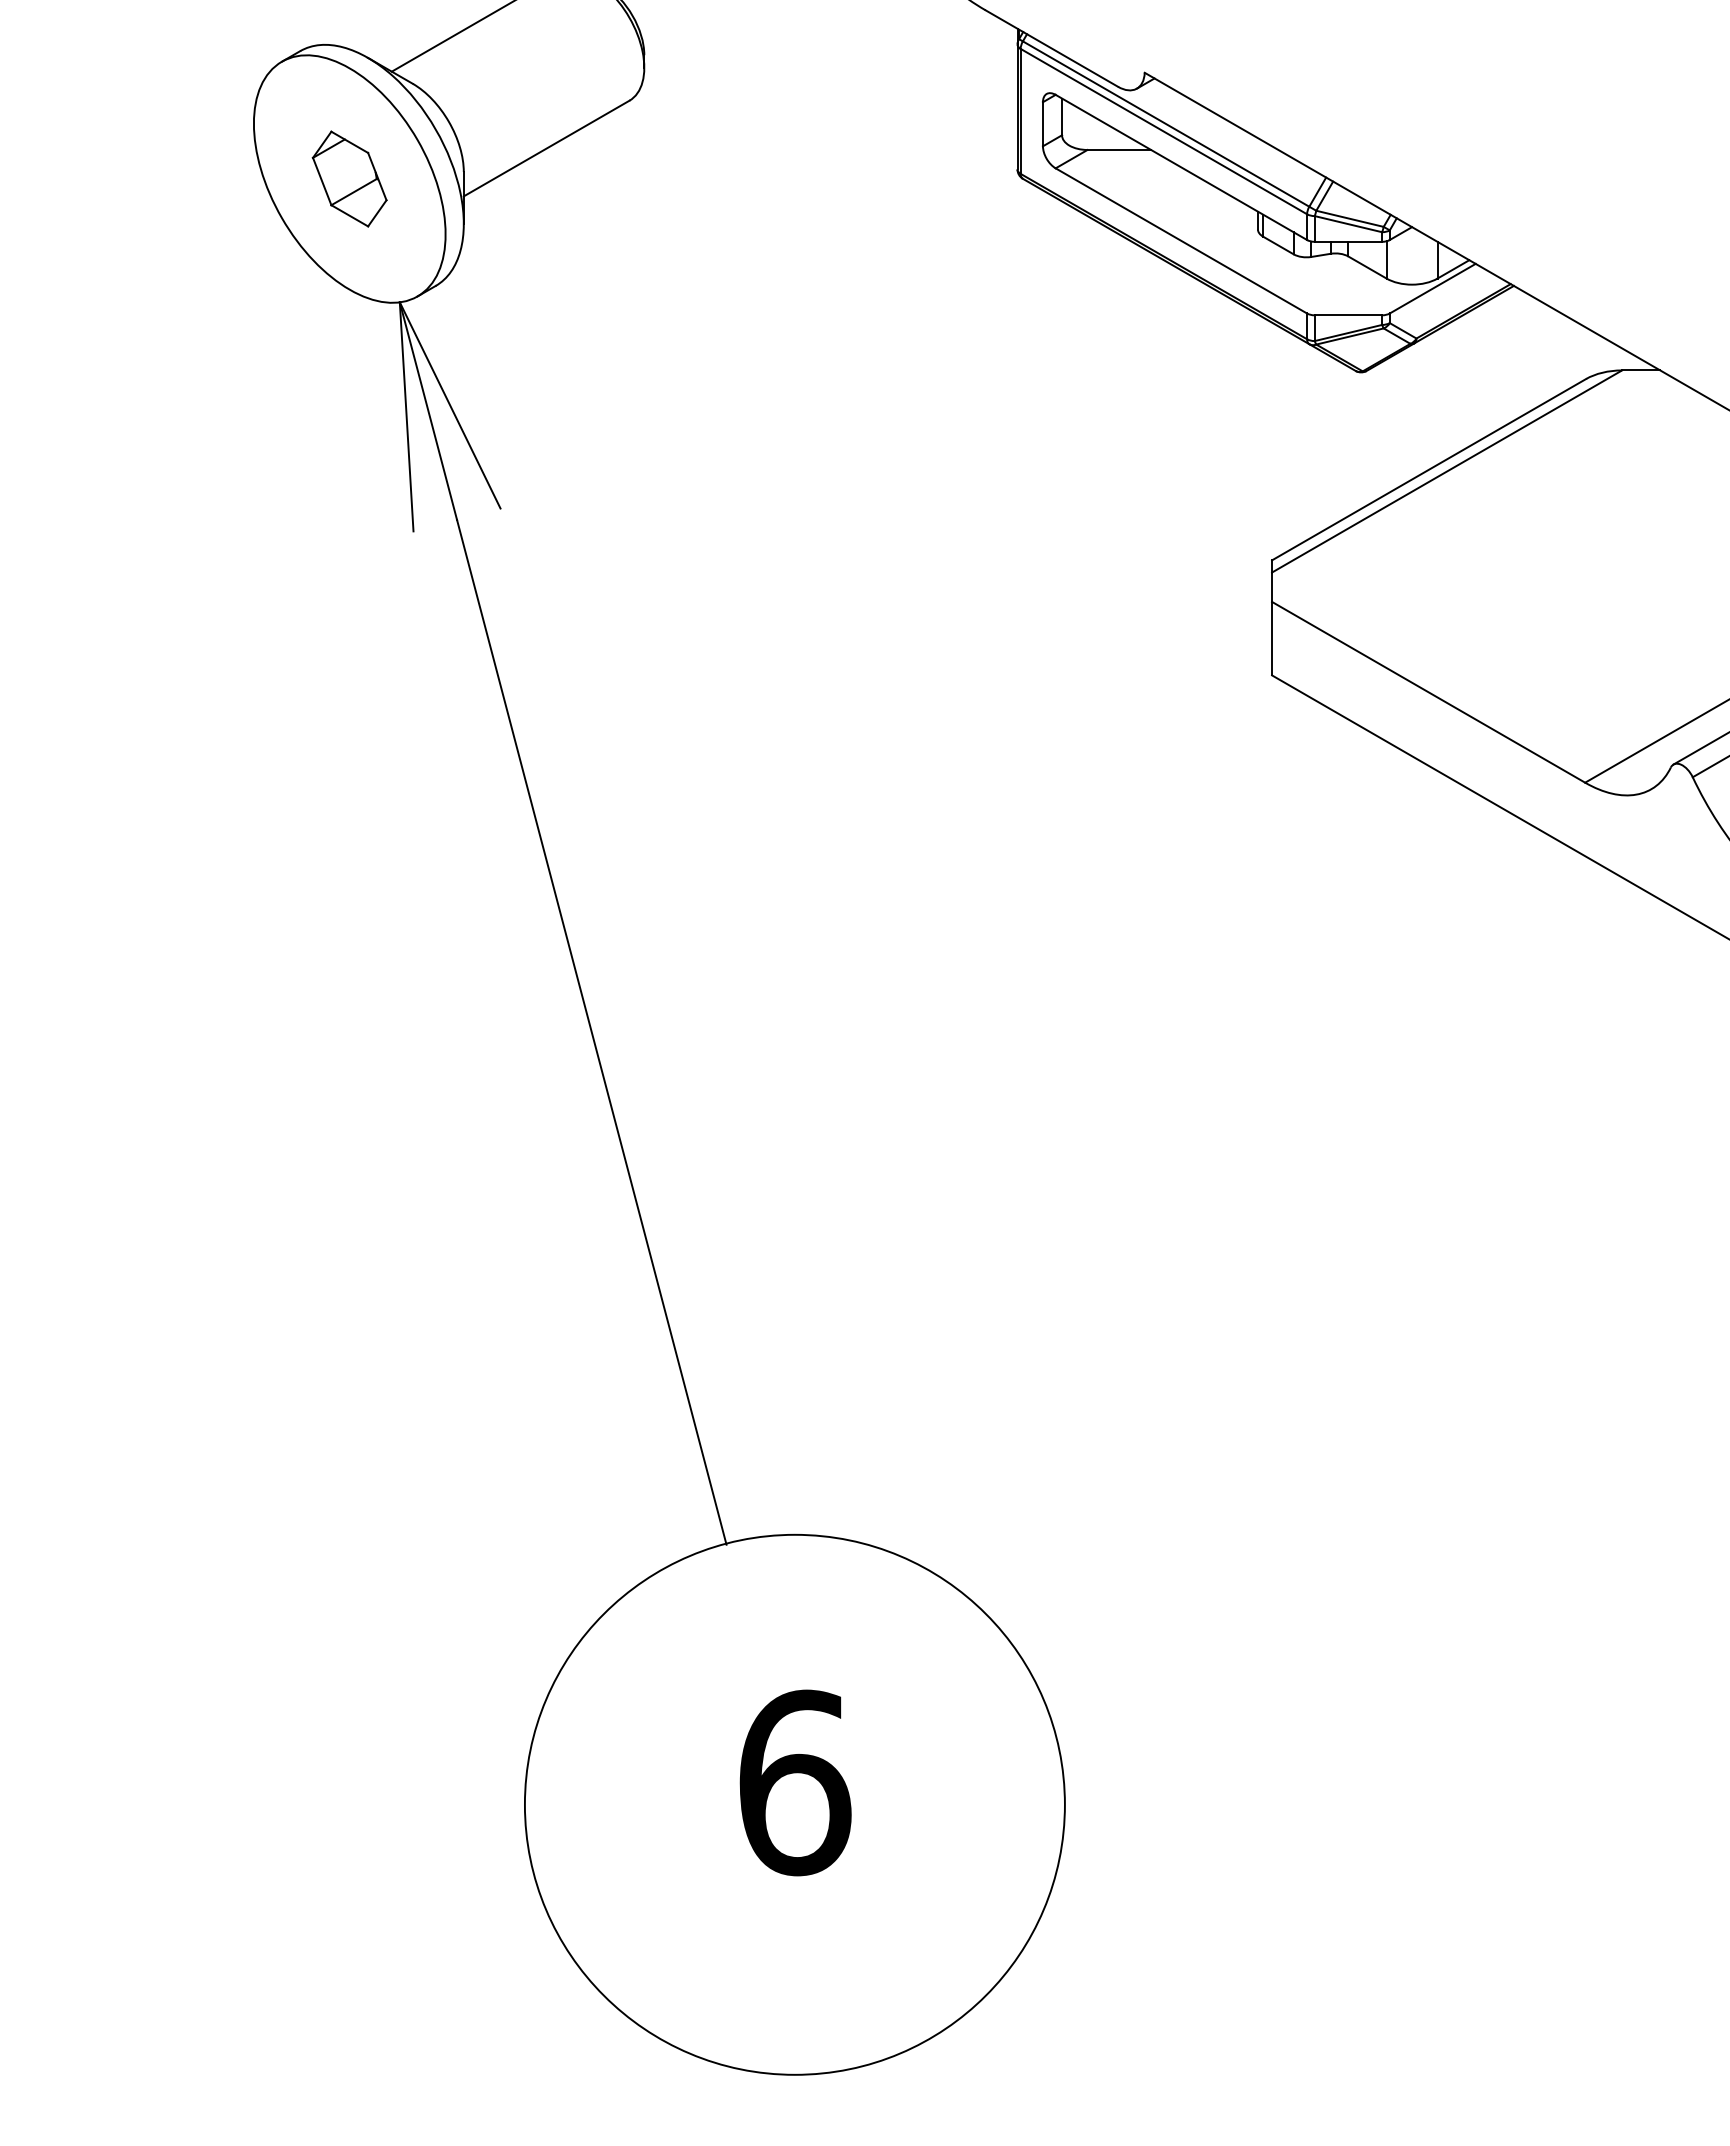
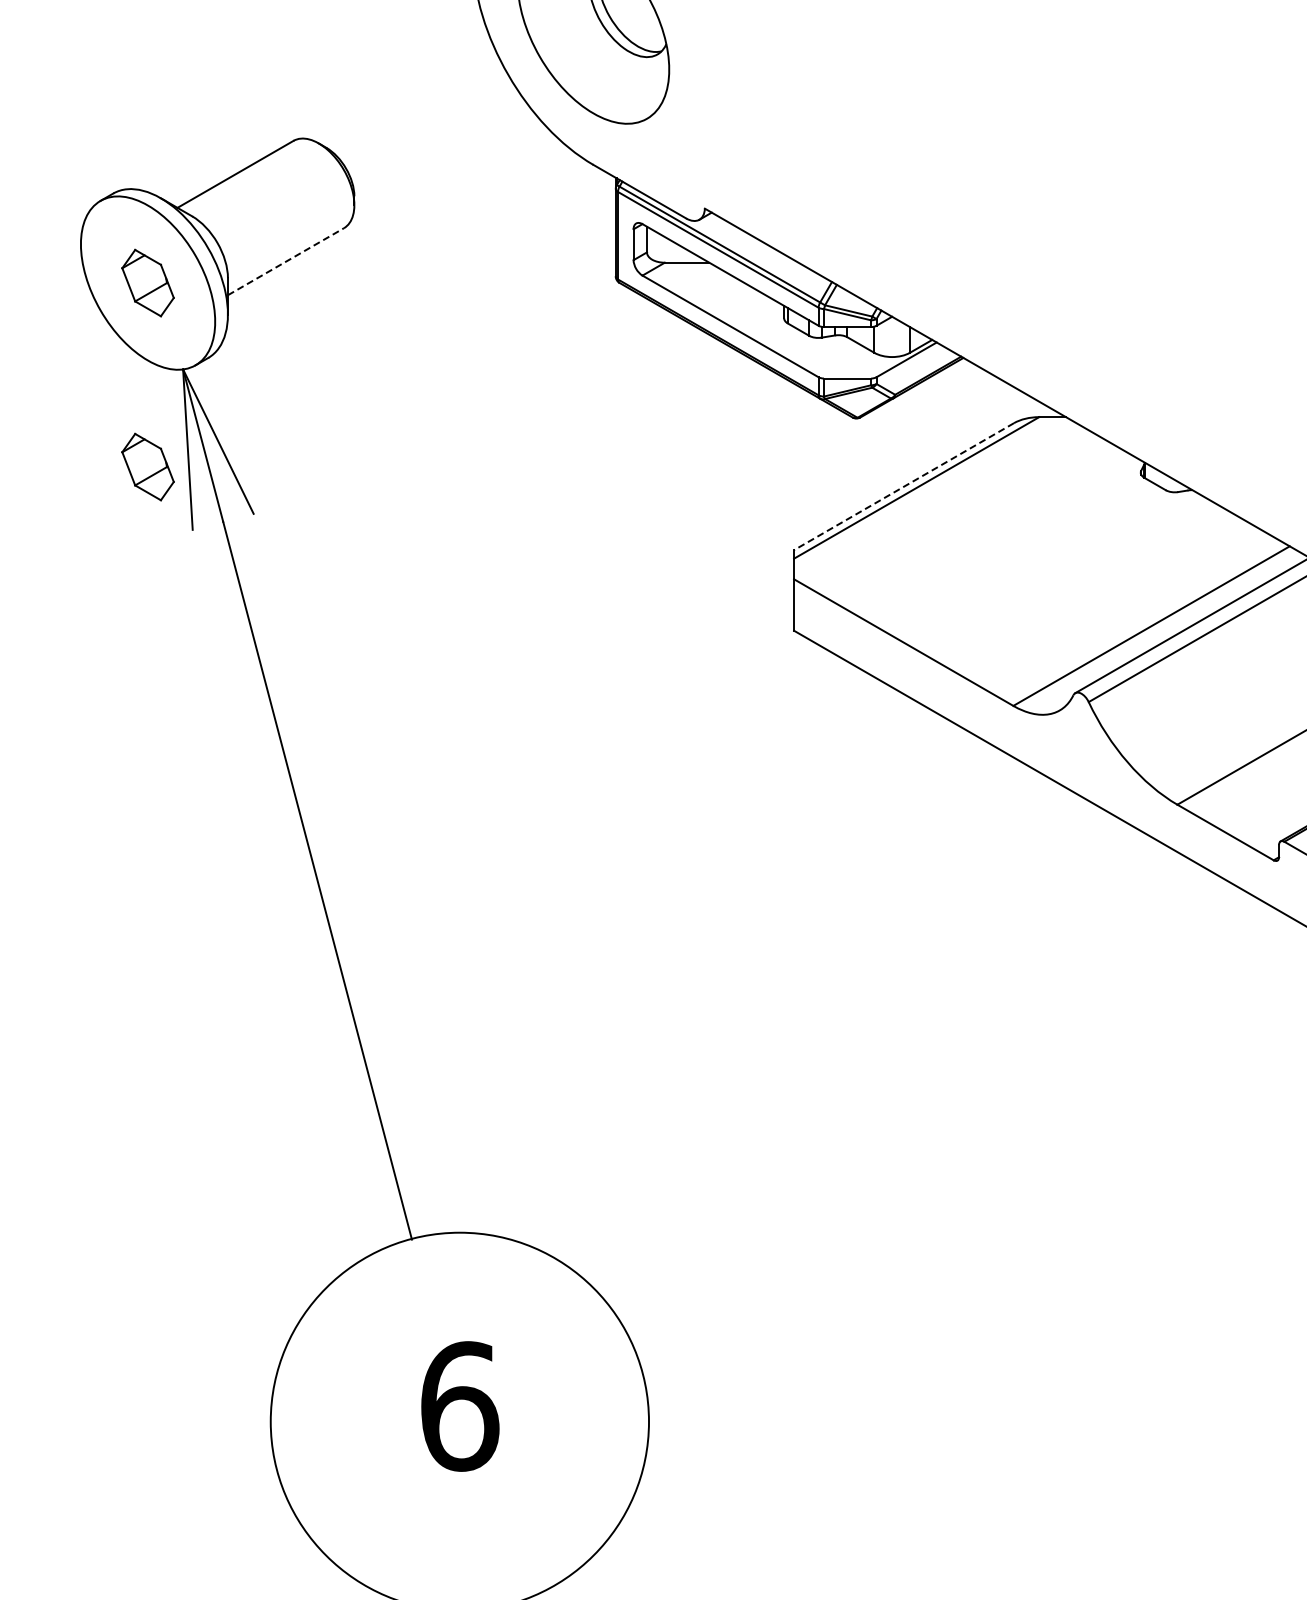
line: (545, 148) -> (285, 261), solid -> dashed
part: (348, 440) -> (147, 466), added
line: (1429, 469) -> (904, 486), solid -> dashed

